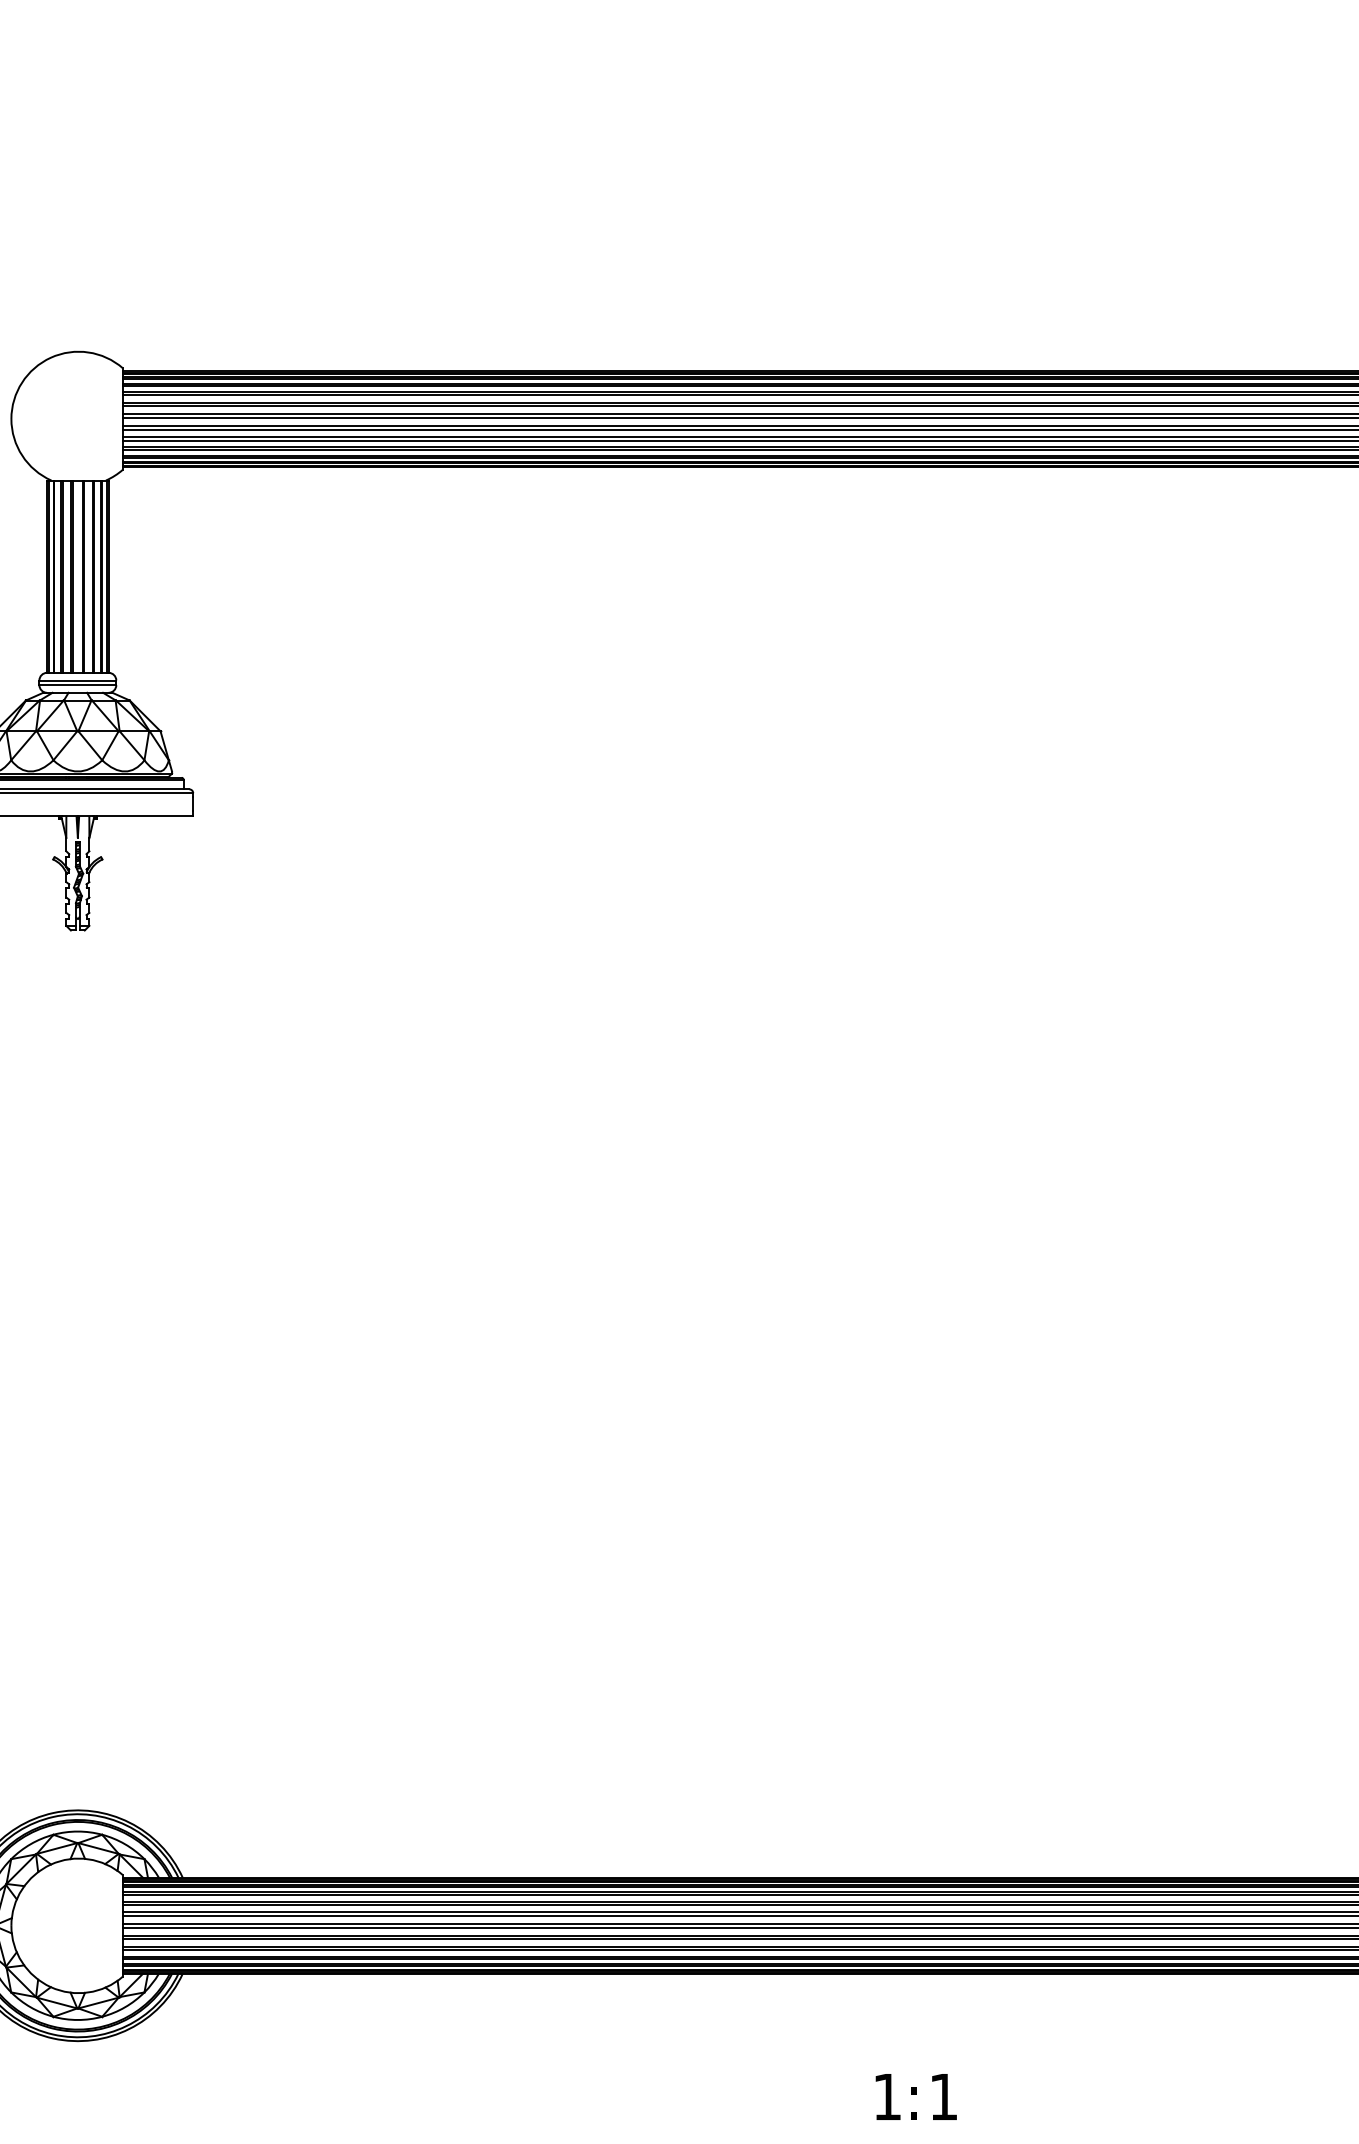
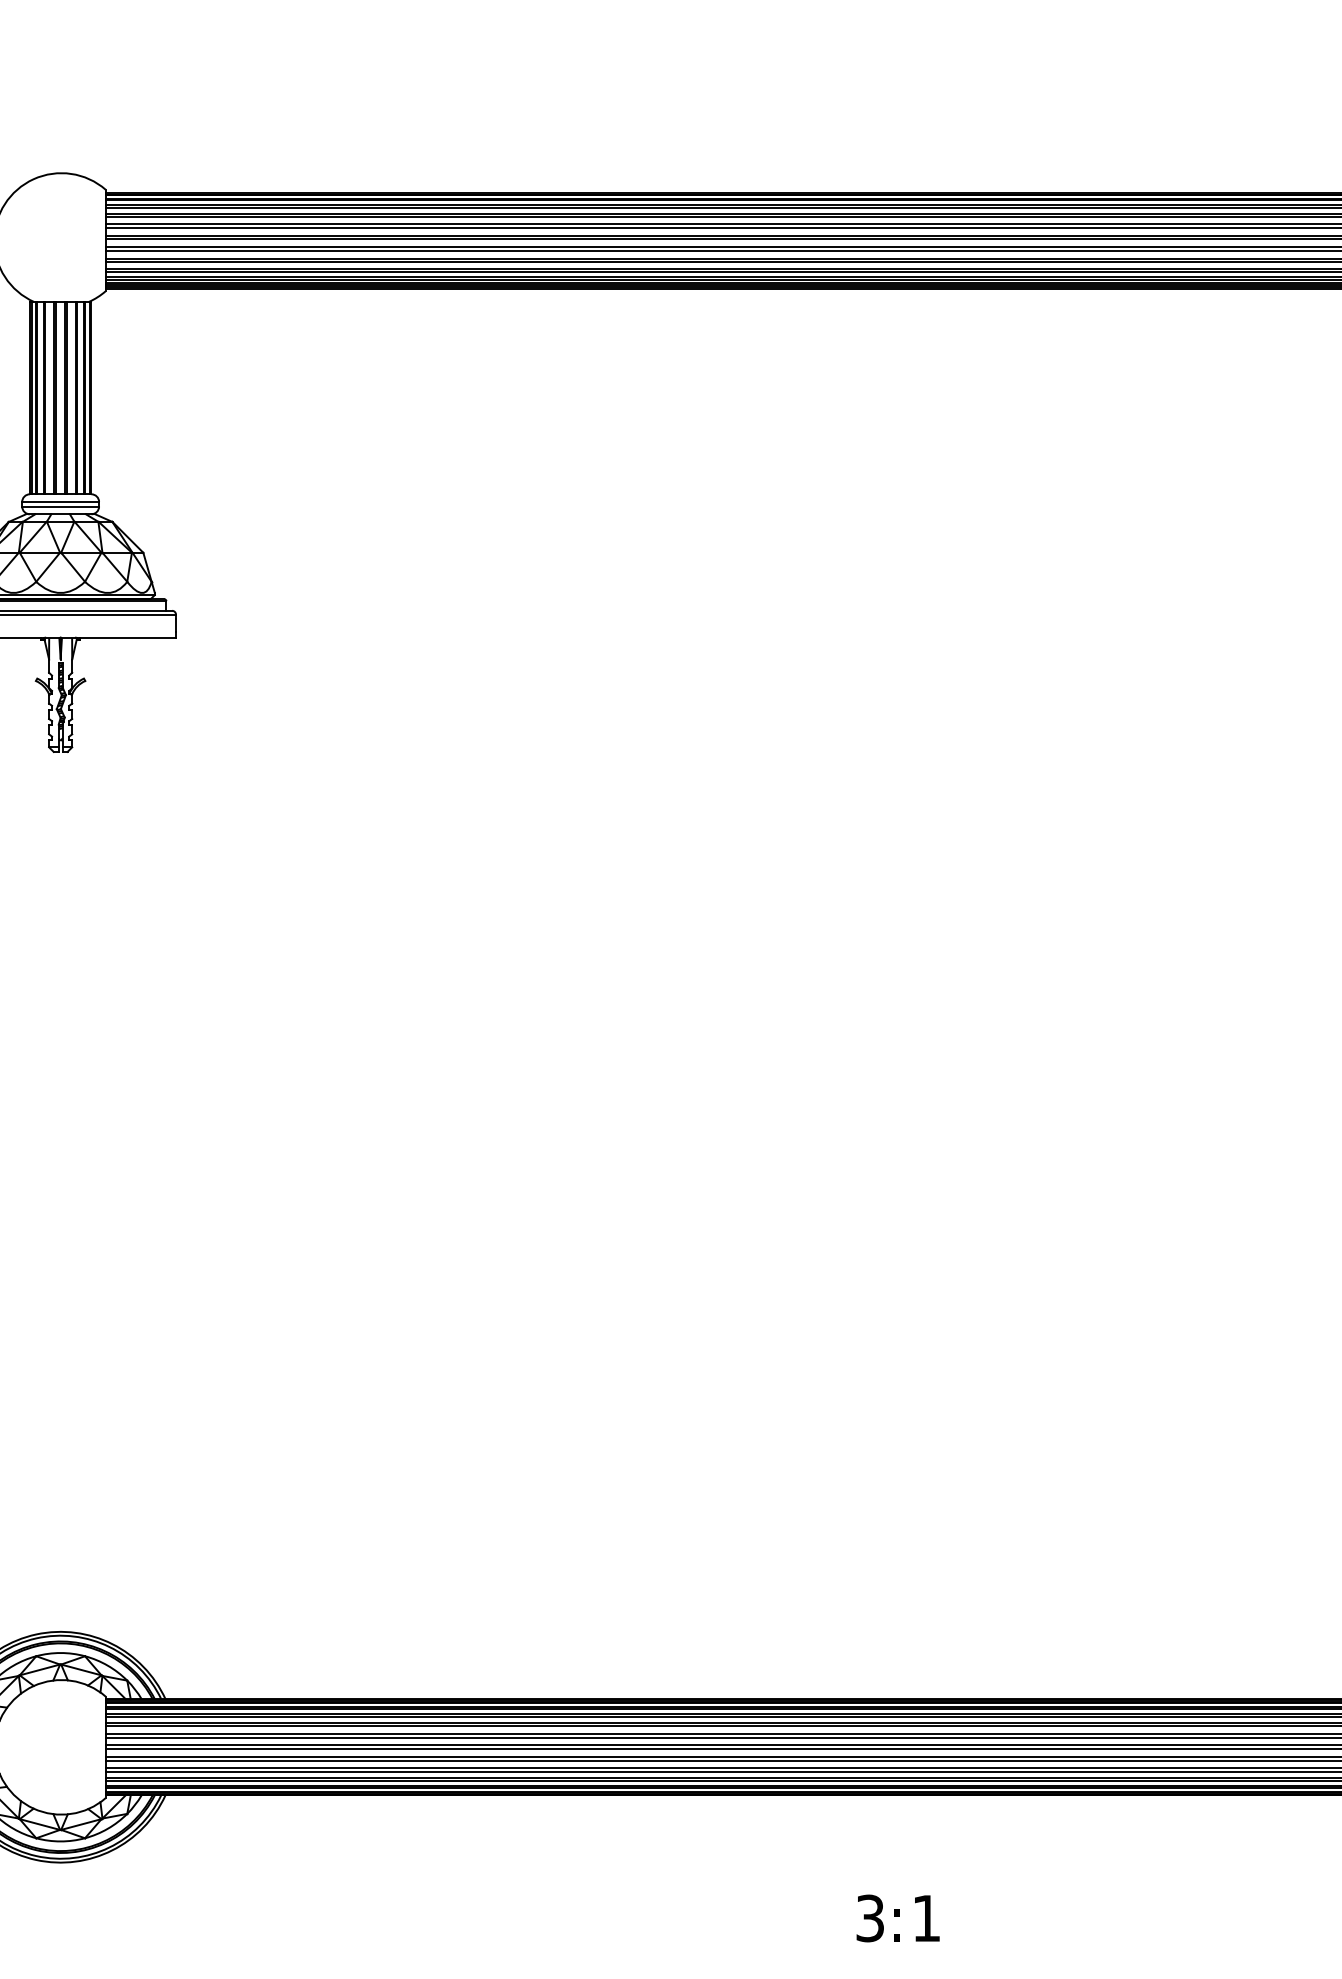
text: (887, 2096) -> (870, 1917), 1 -> 3

